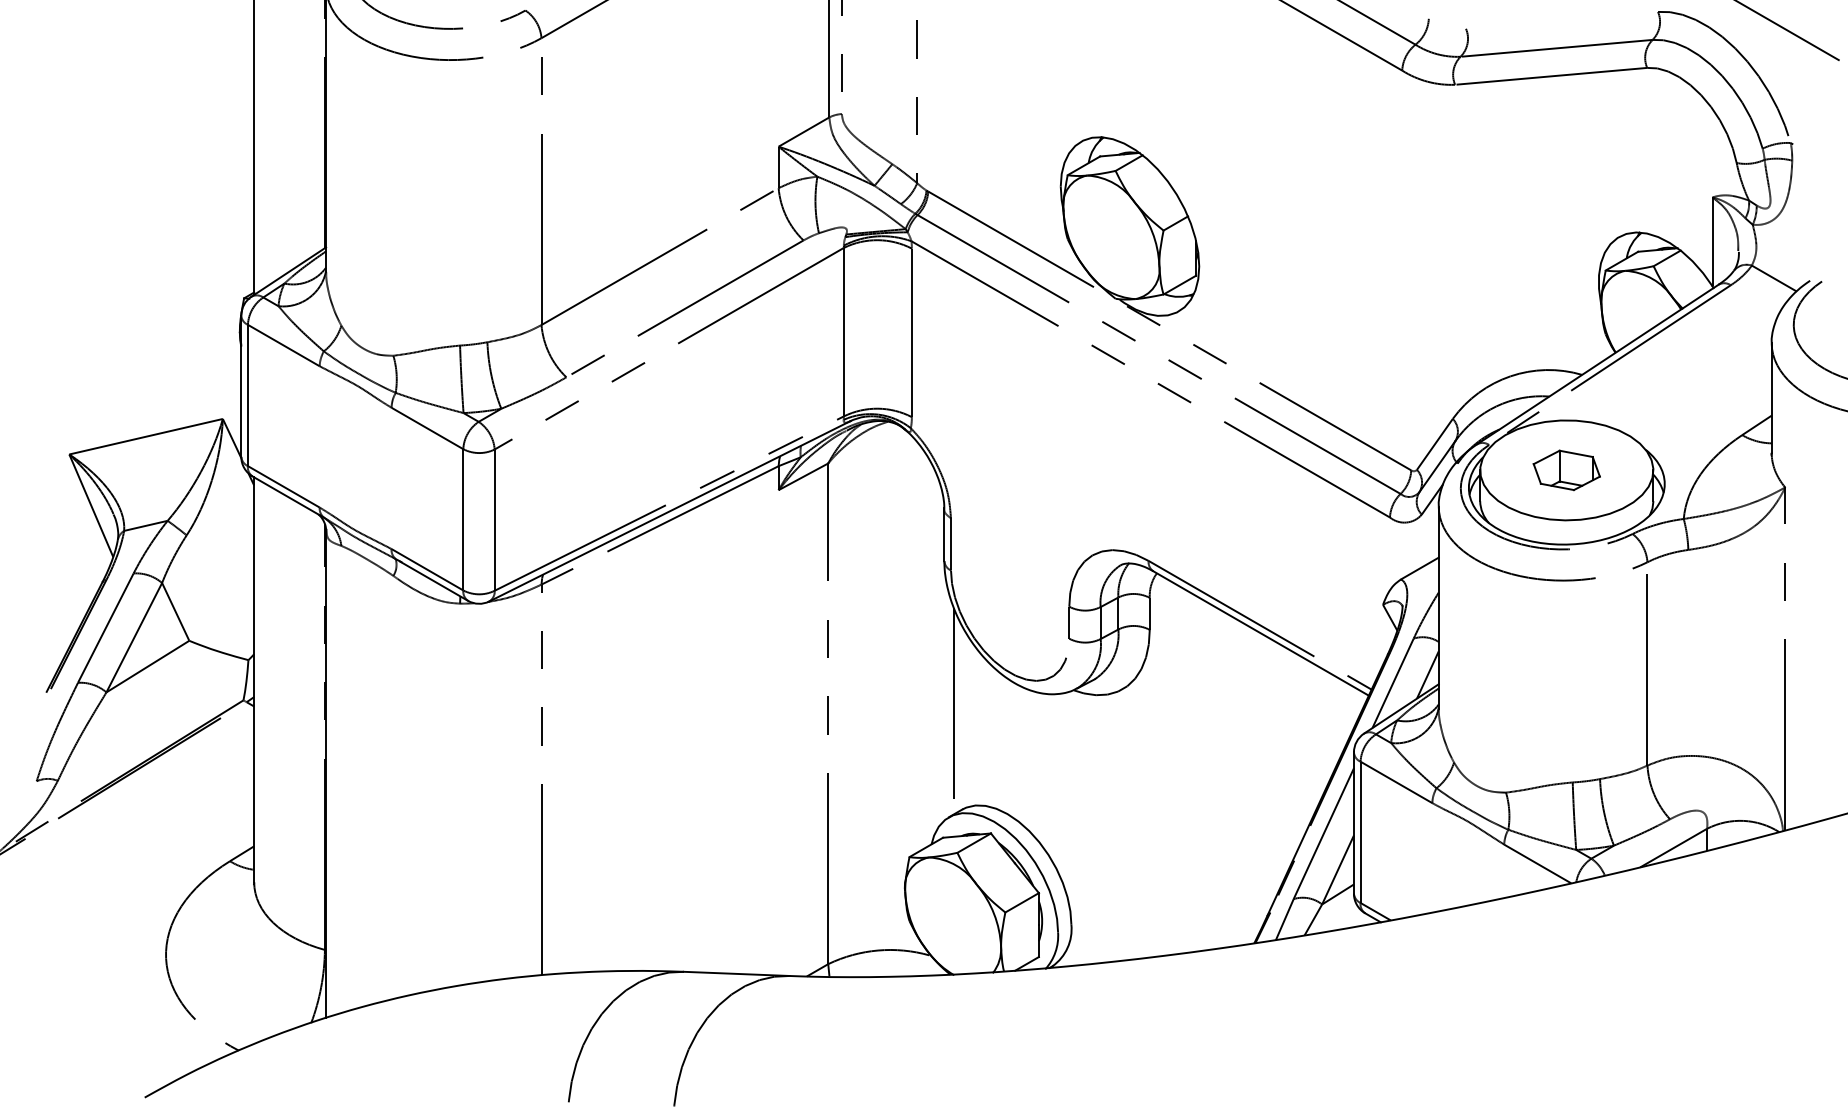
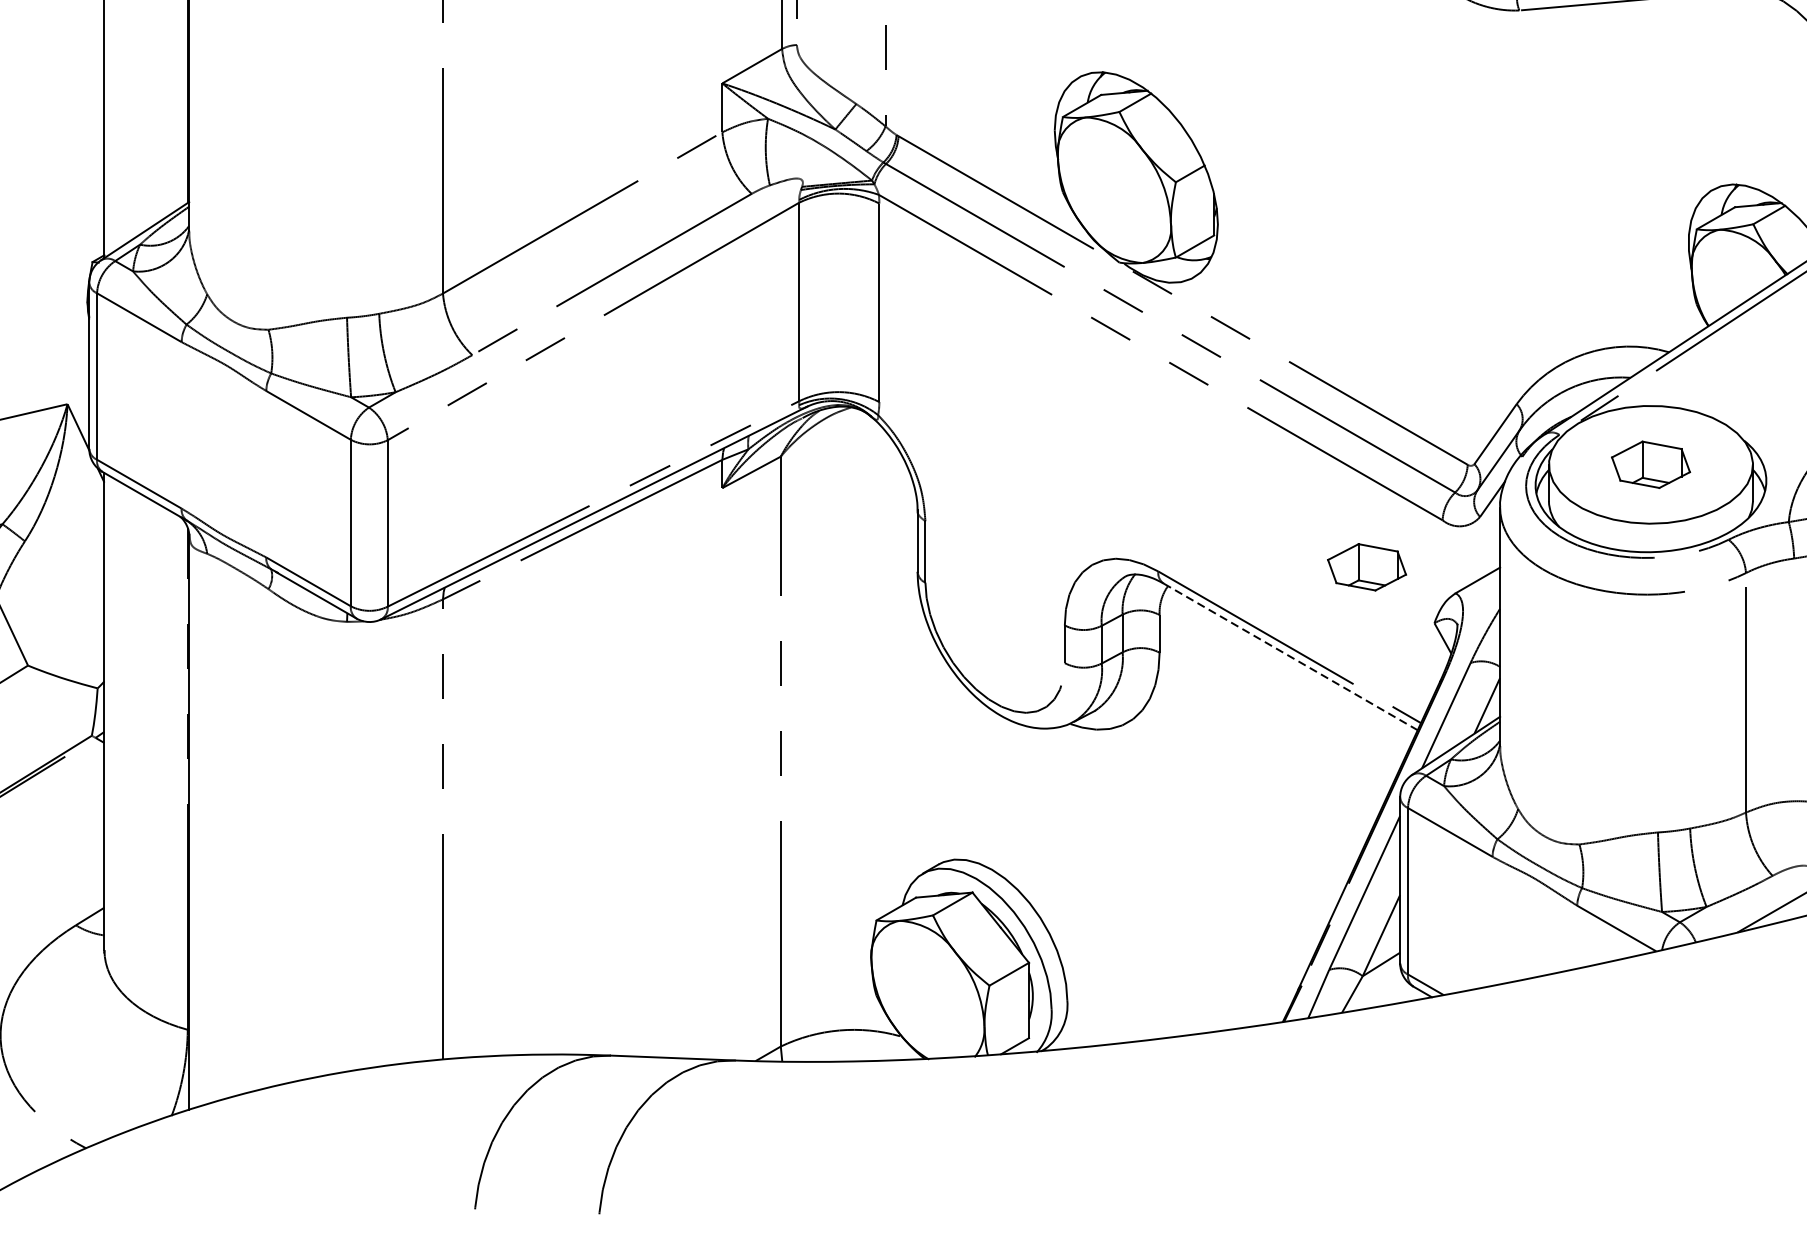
part: (1325, 557) -> (1366, 567), added
line: (1261, 633) -> (1291, 656), solid -> dashed
line: (953, 710) -> (928, 747), removed

